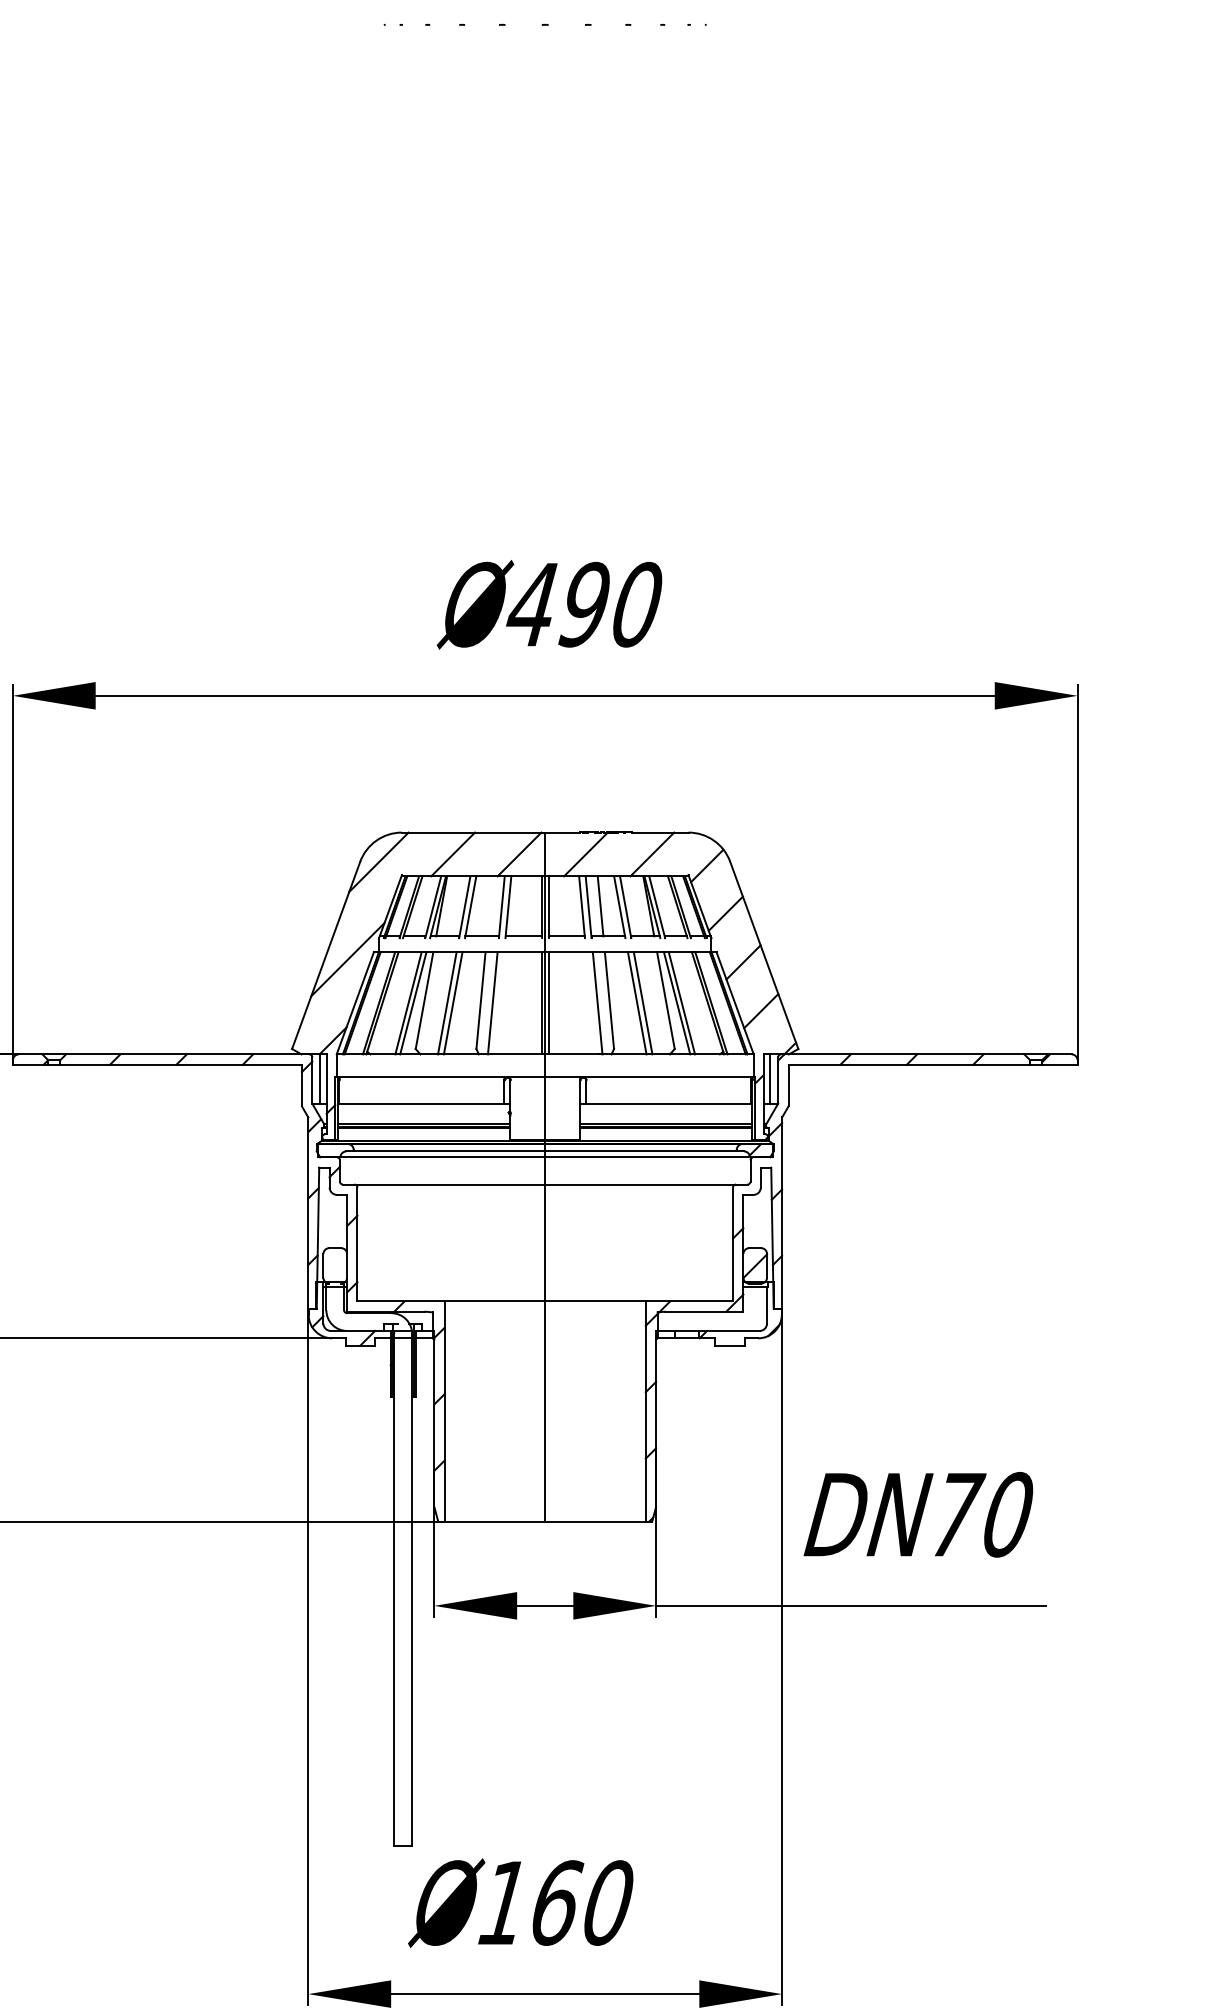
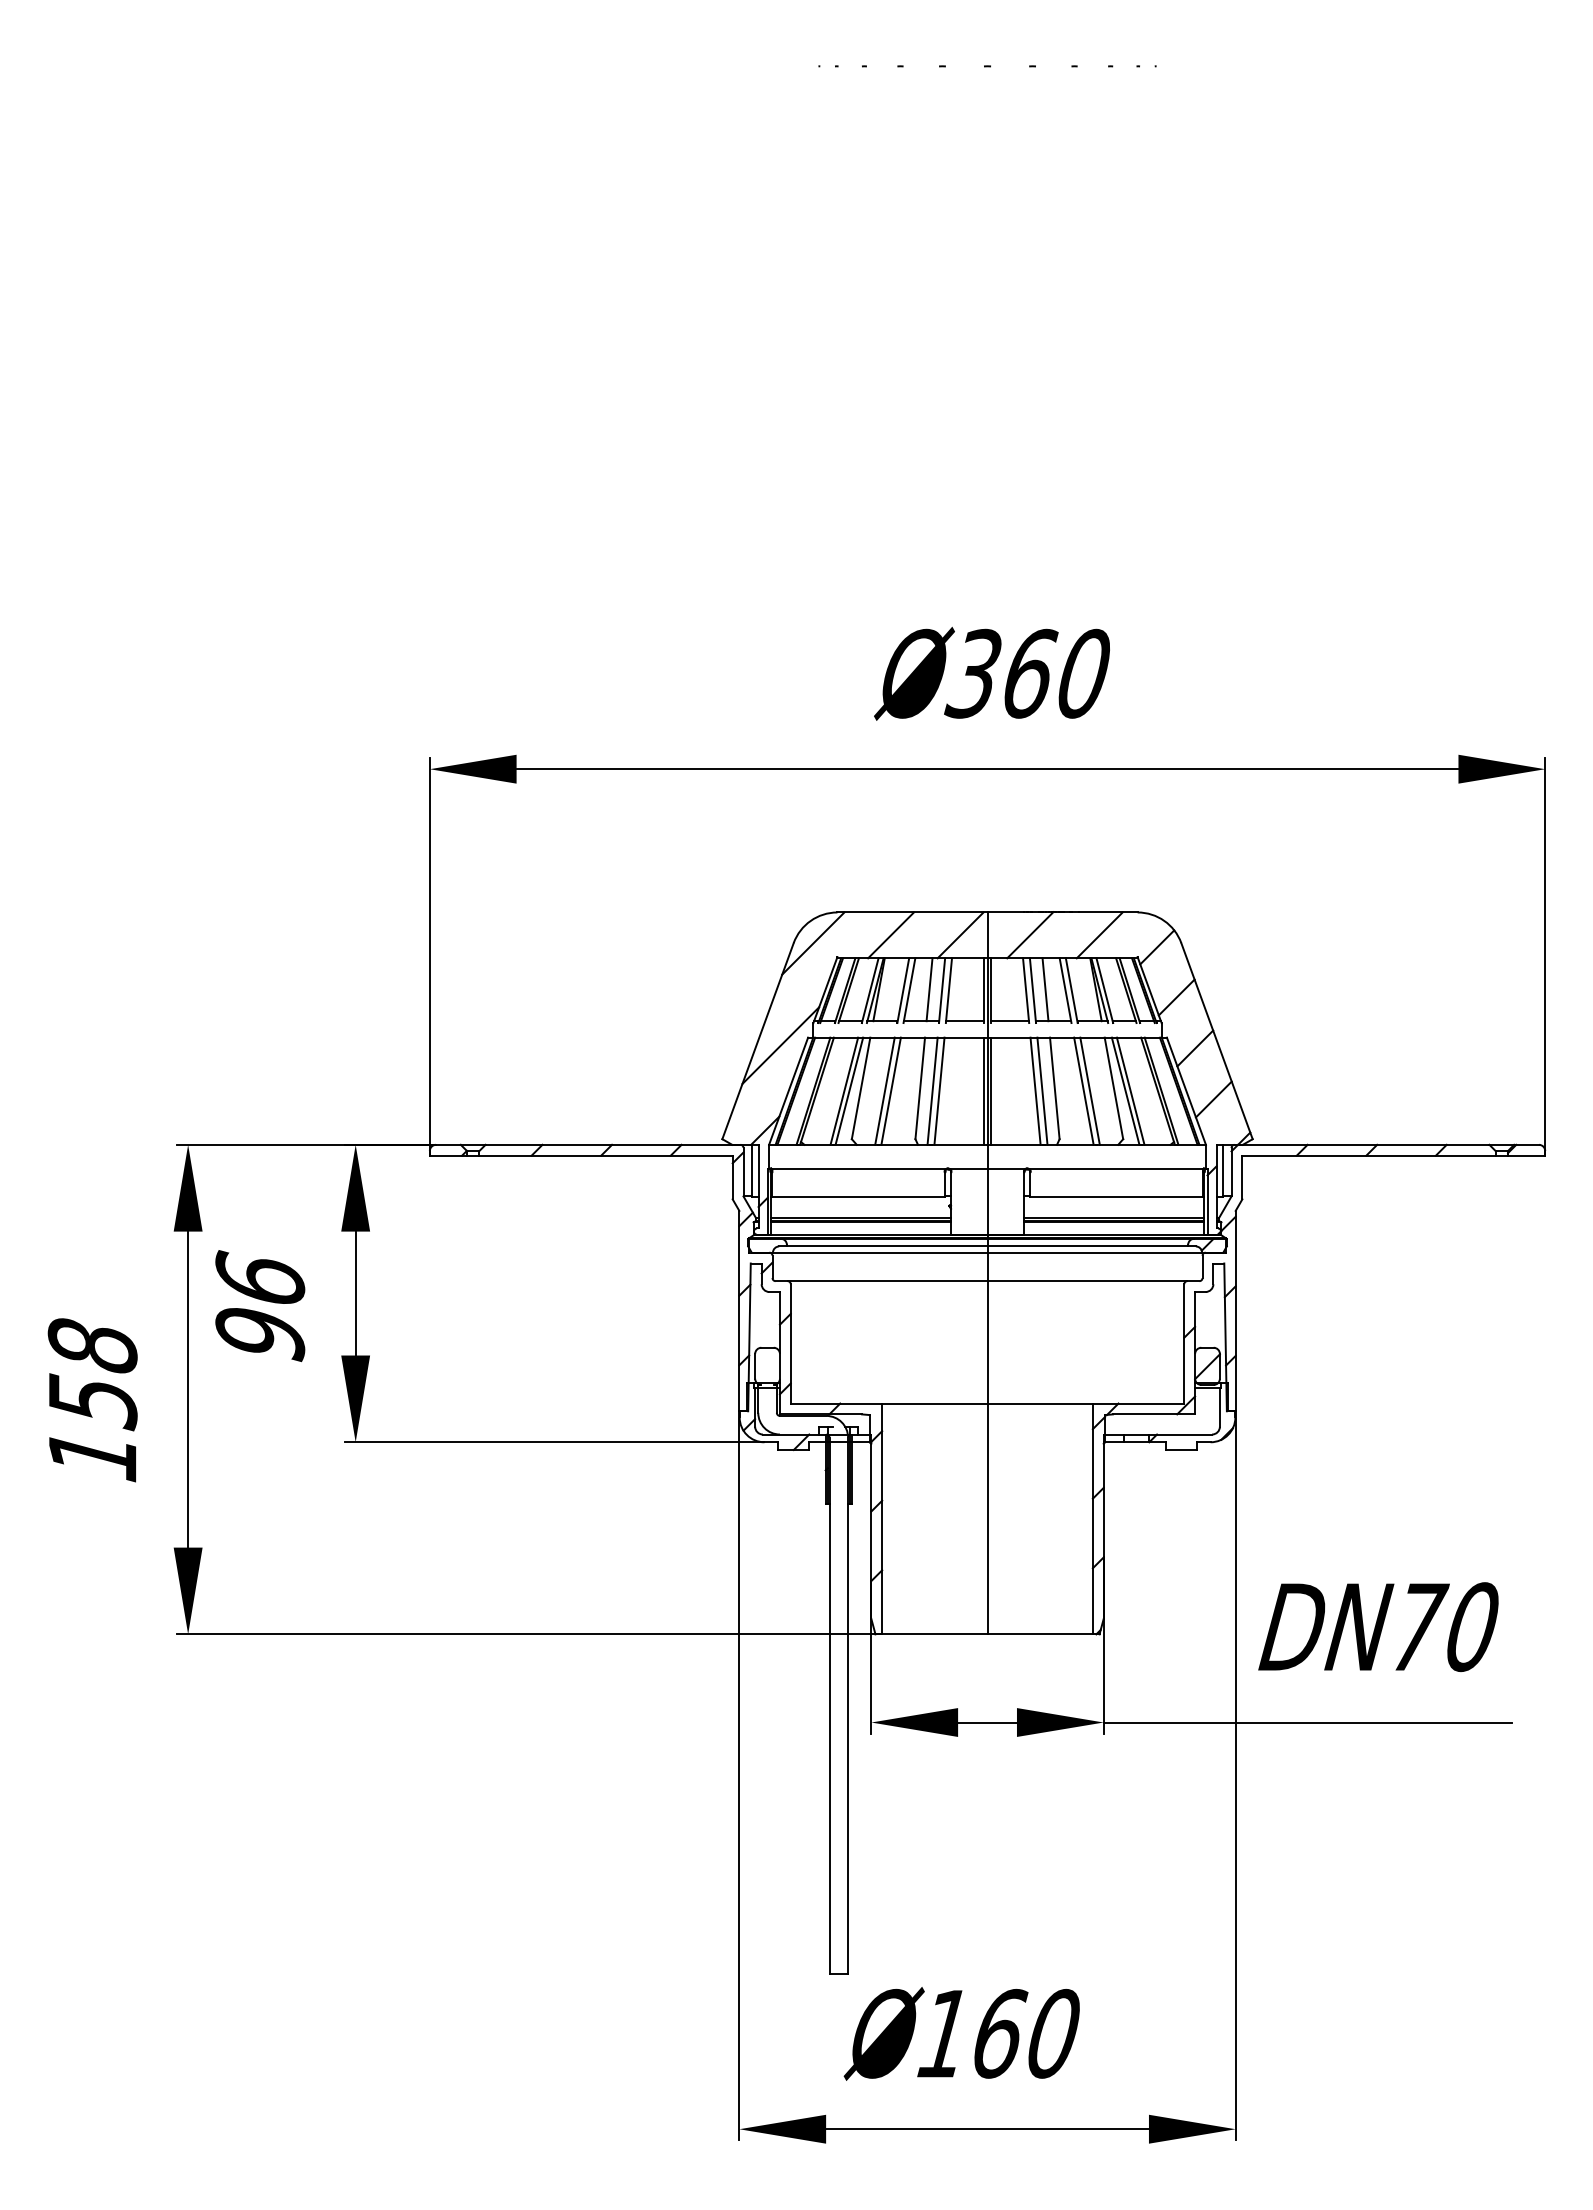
text: (558, 604) -> (1001, 673), 490 -> 360
line: (489, 906) -> (929, 989), added
line: (499, 1002) -> (939, 1090), added
line: (591, 1002) -> (1035, 1090), added

